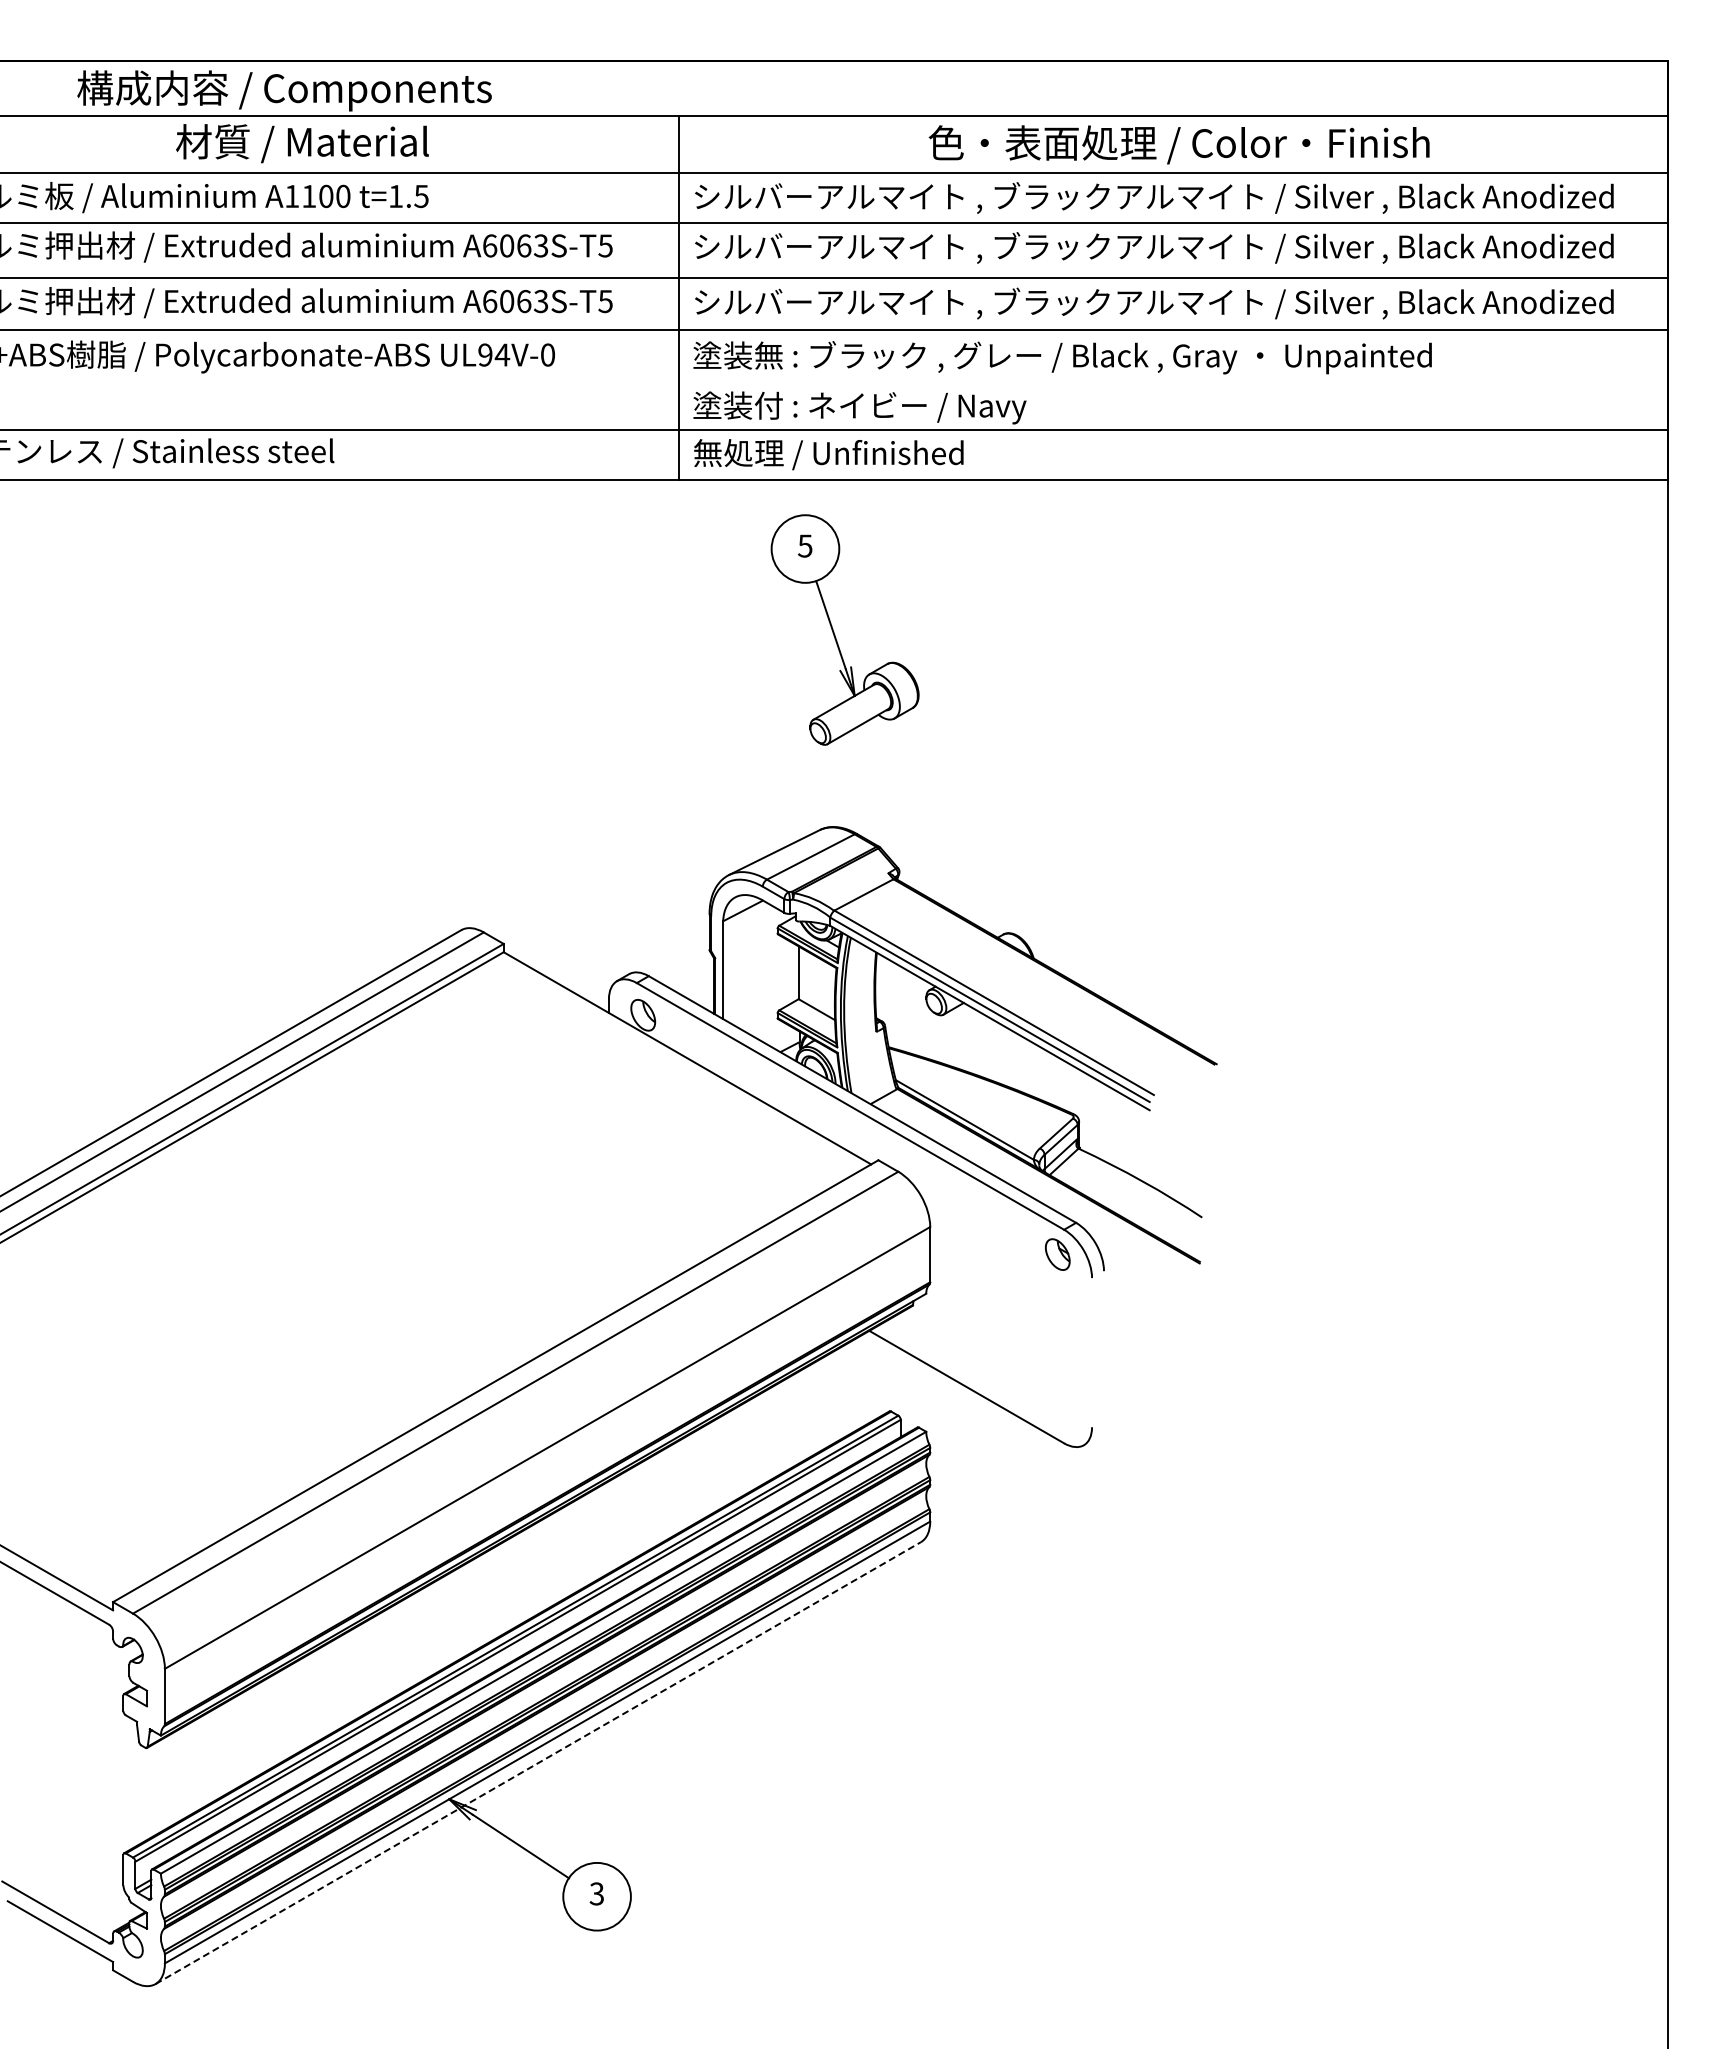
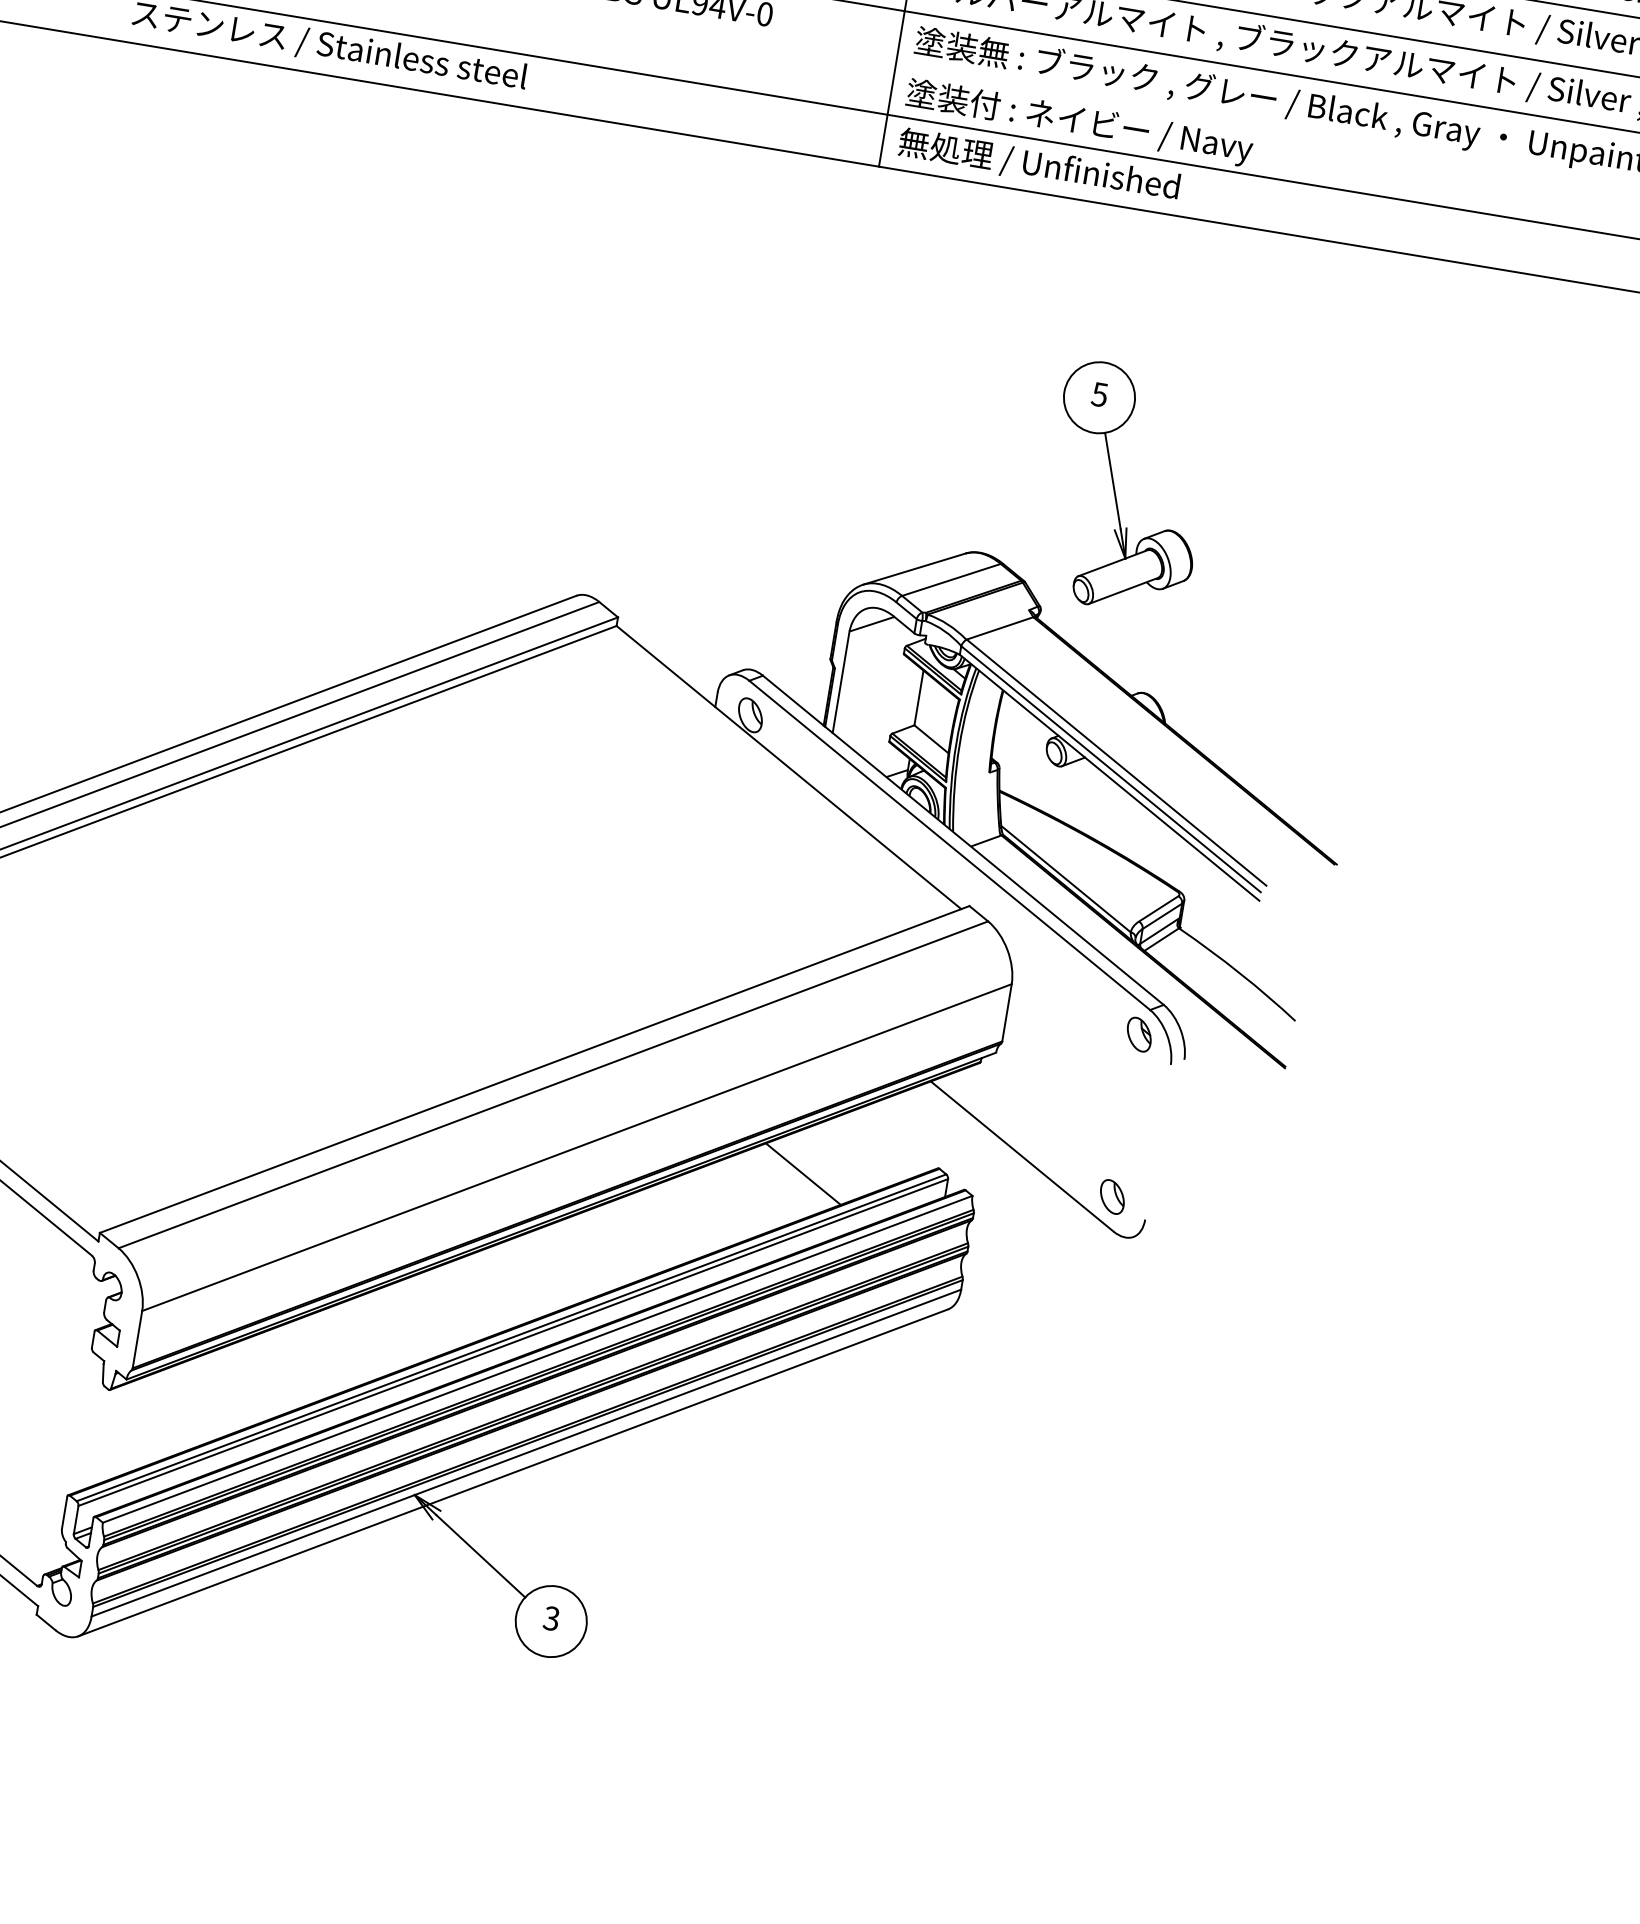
part: (834, 631) -> (1115, 488), moved
part: (1057, 1410) -> (1112, 1196), added
line: (764, 1437) -> (803, 1174), added
line: (538, 1763) -> (513, 1473), dashed -> solid

